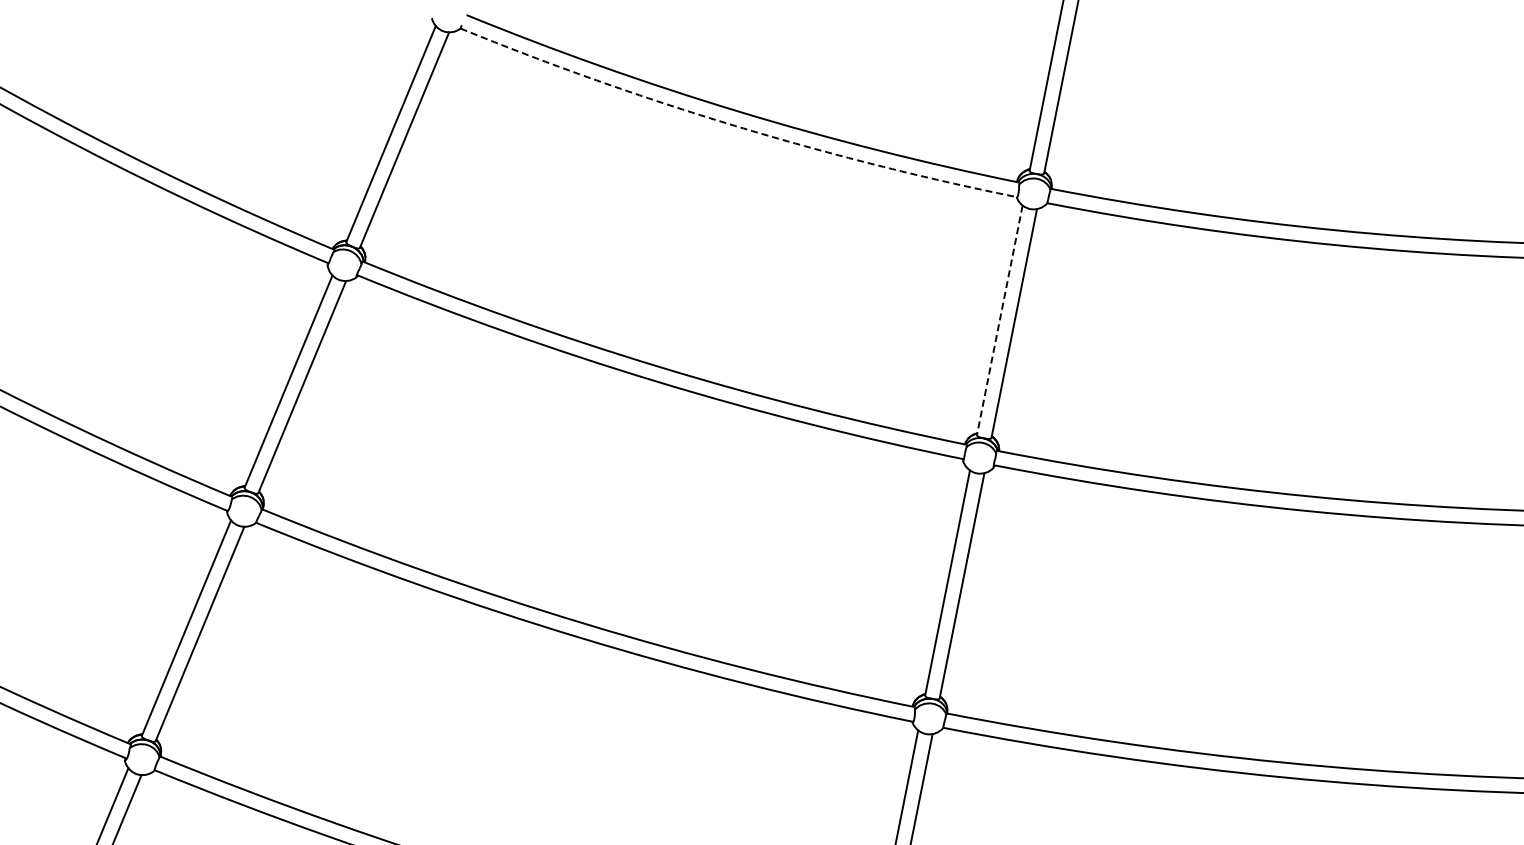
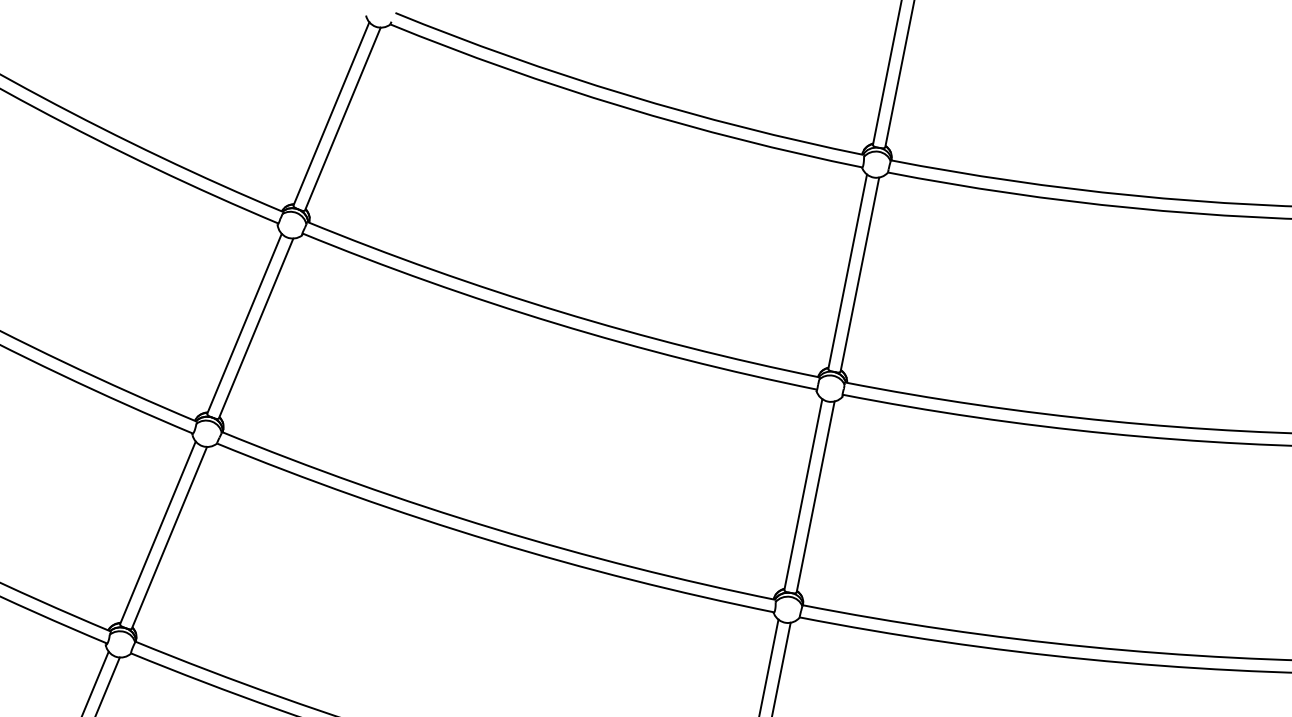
arc: (734, 125) -> (622, 106), dashed -> solid
line: (999, 320) -> (847, 272), dashed -> solid

